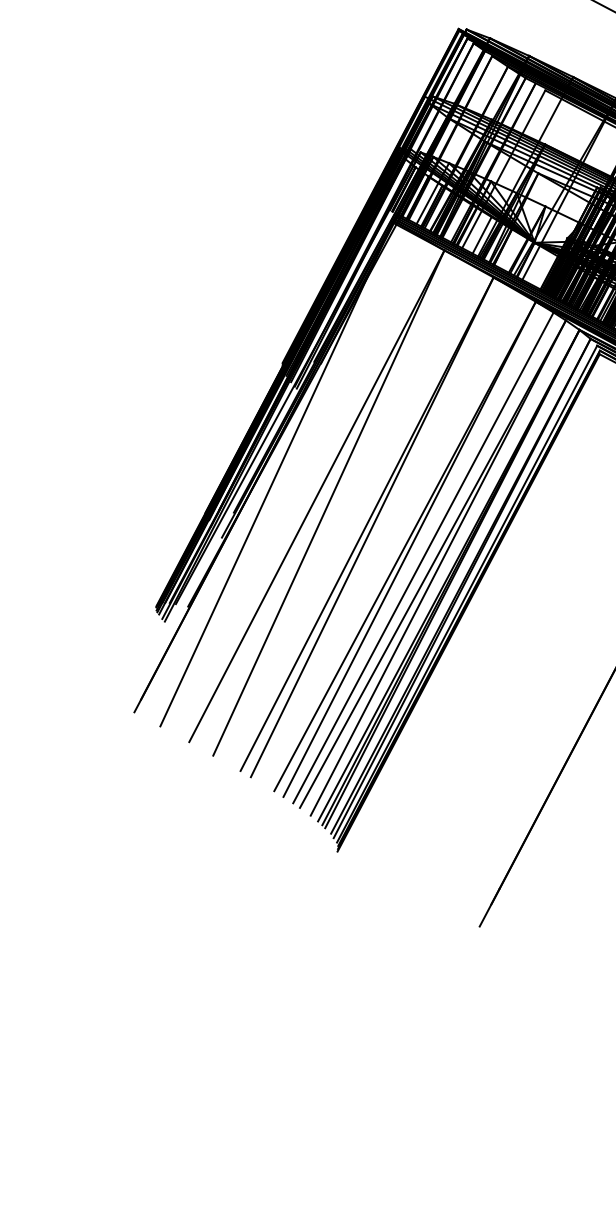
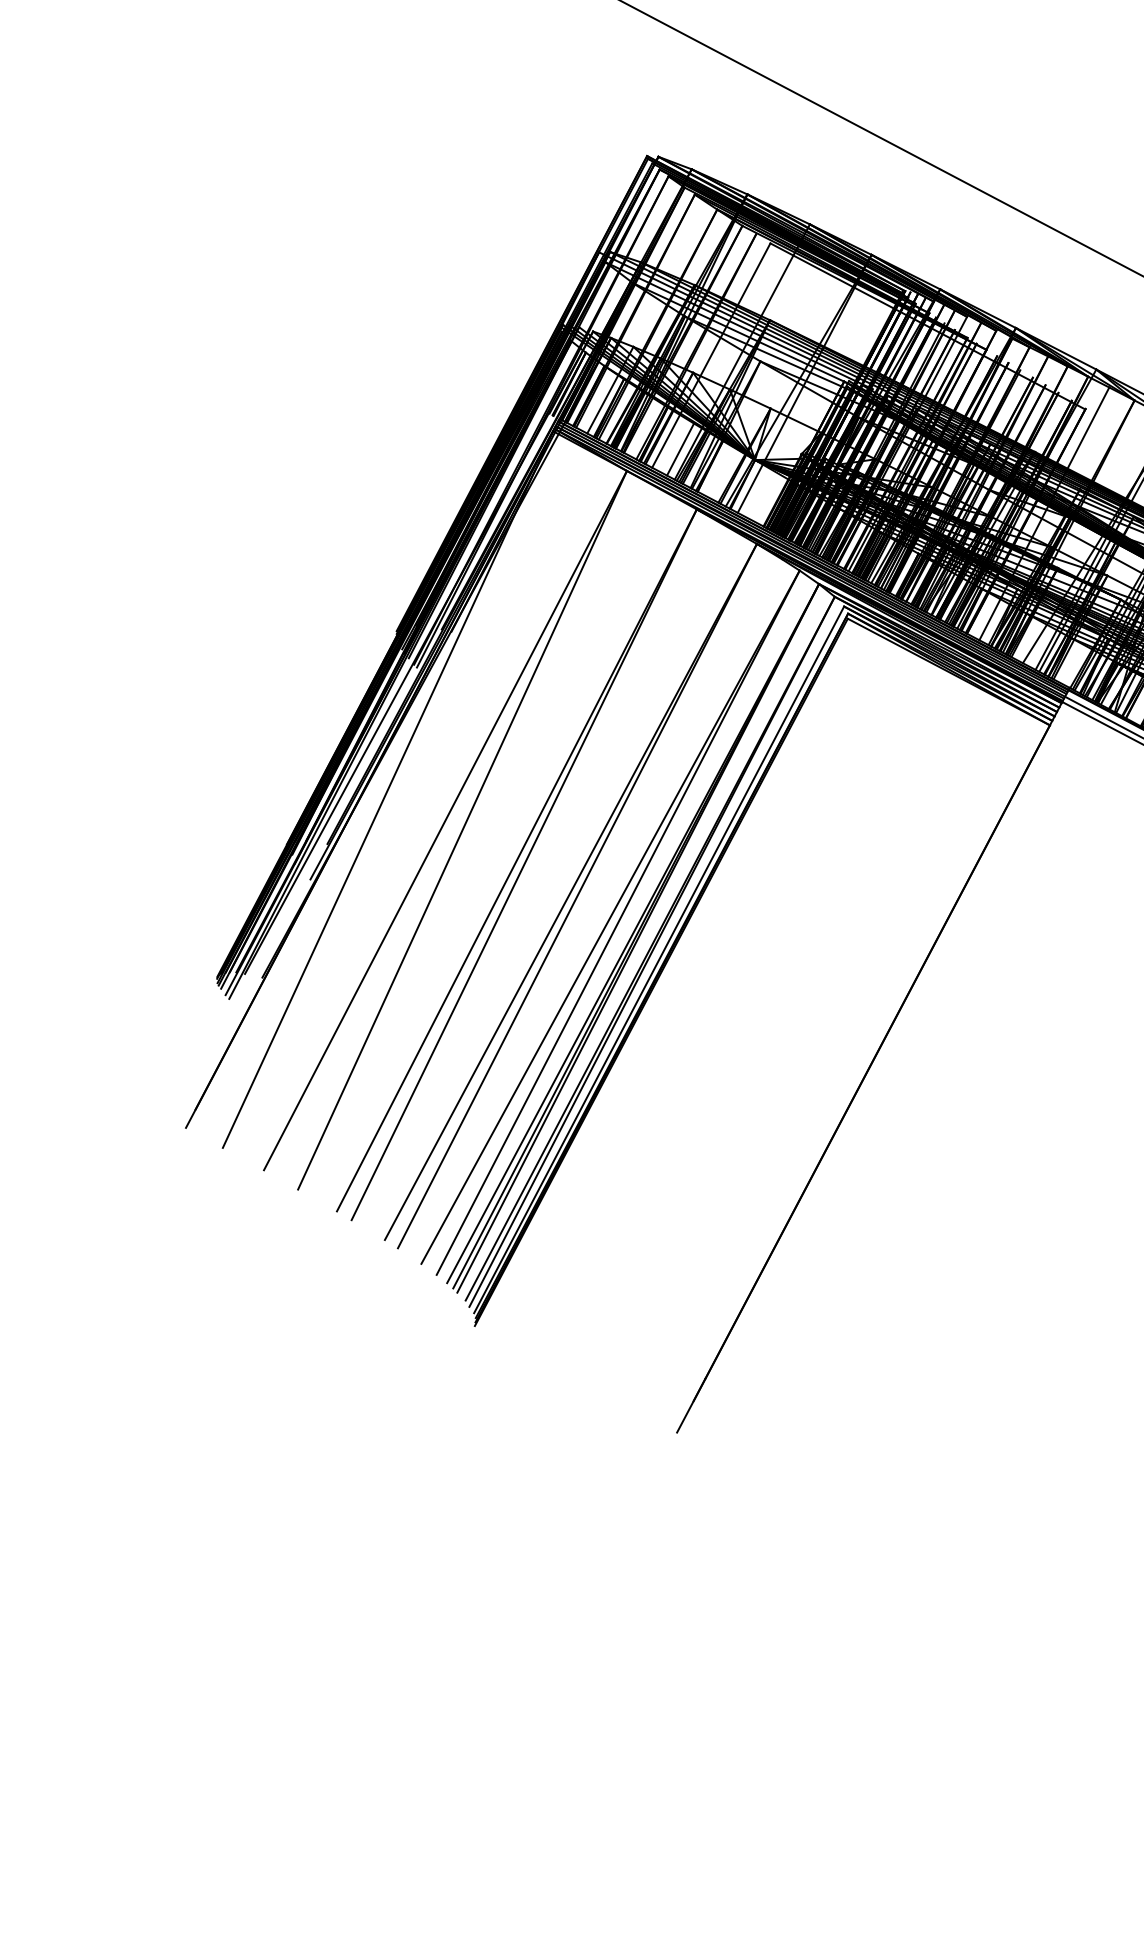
line: (423, 558) -> (596, 908), removed

